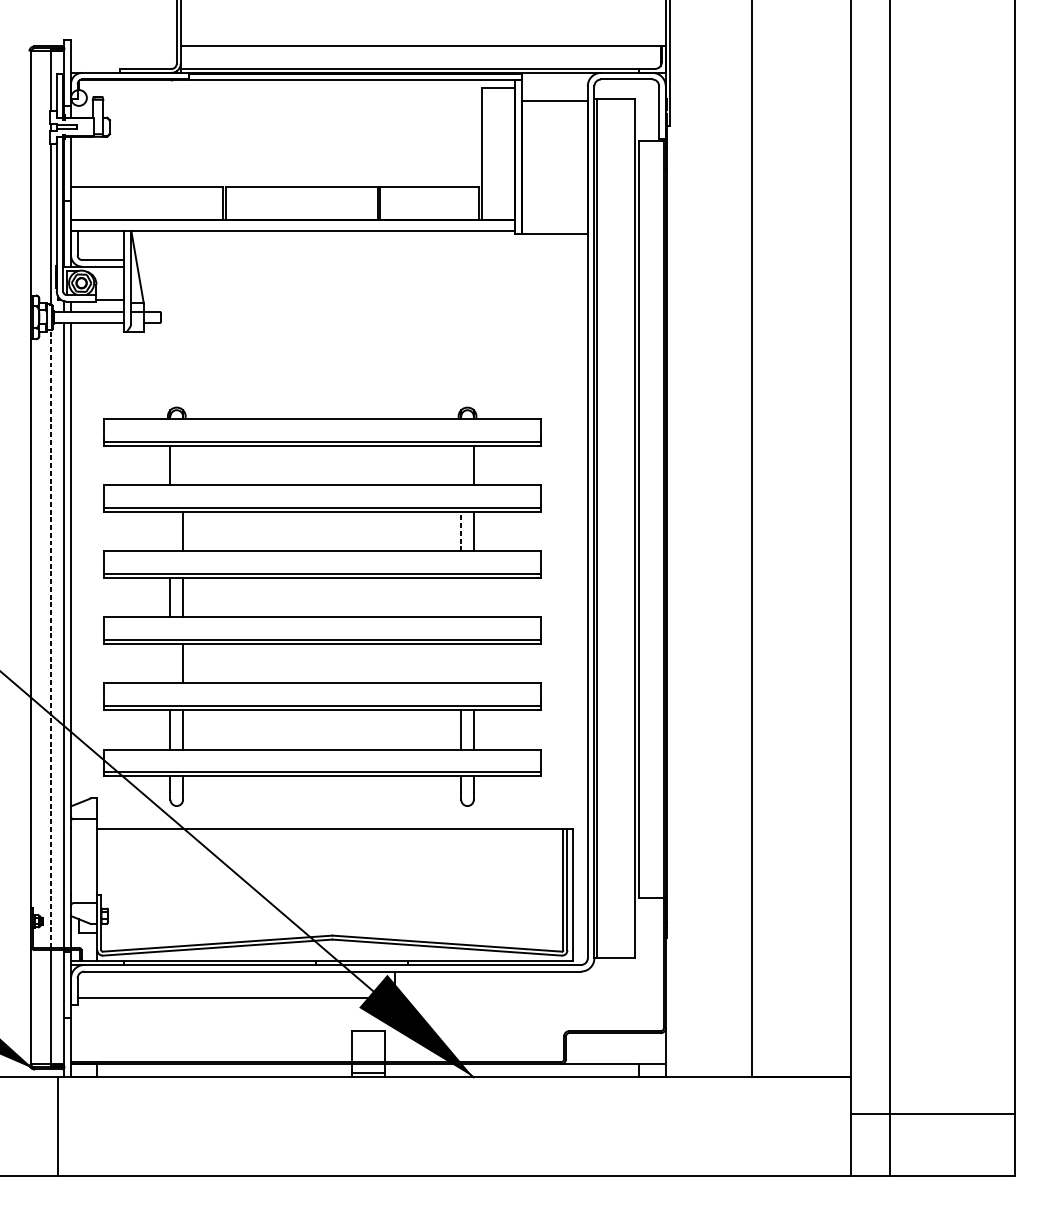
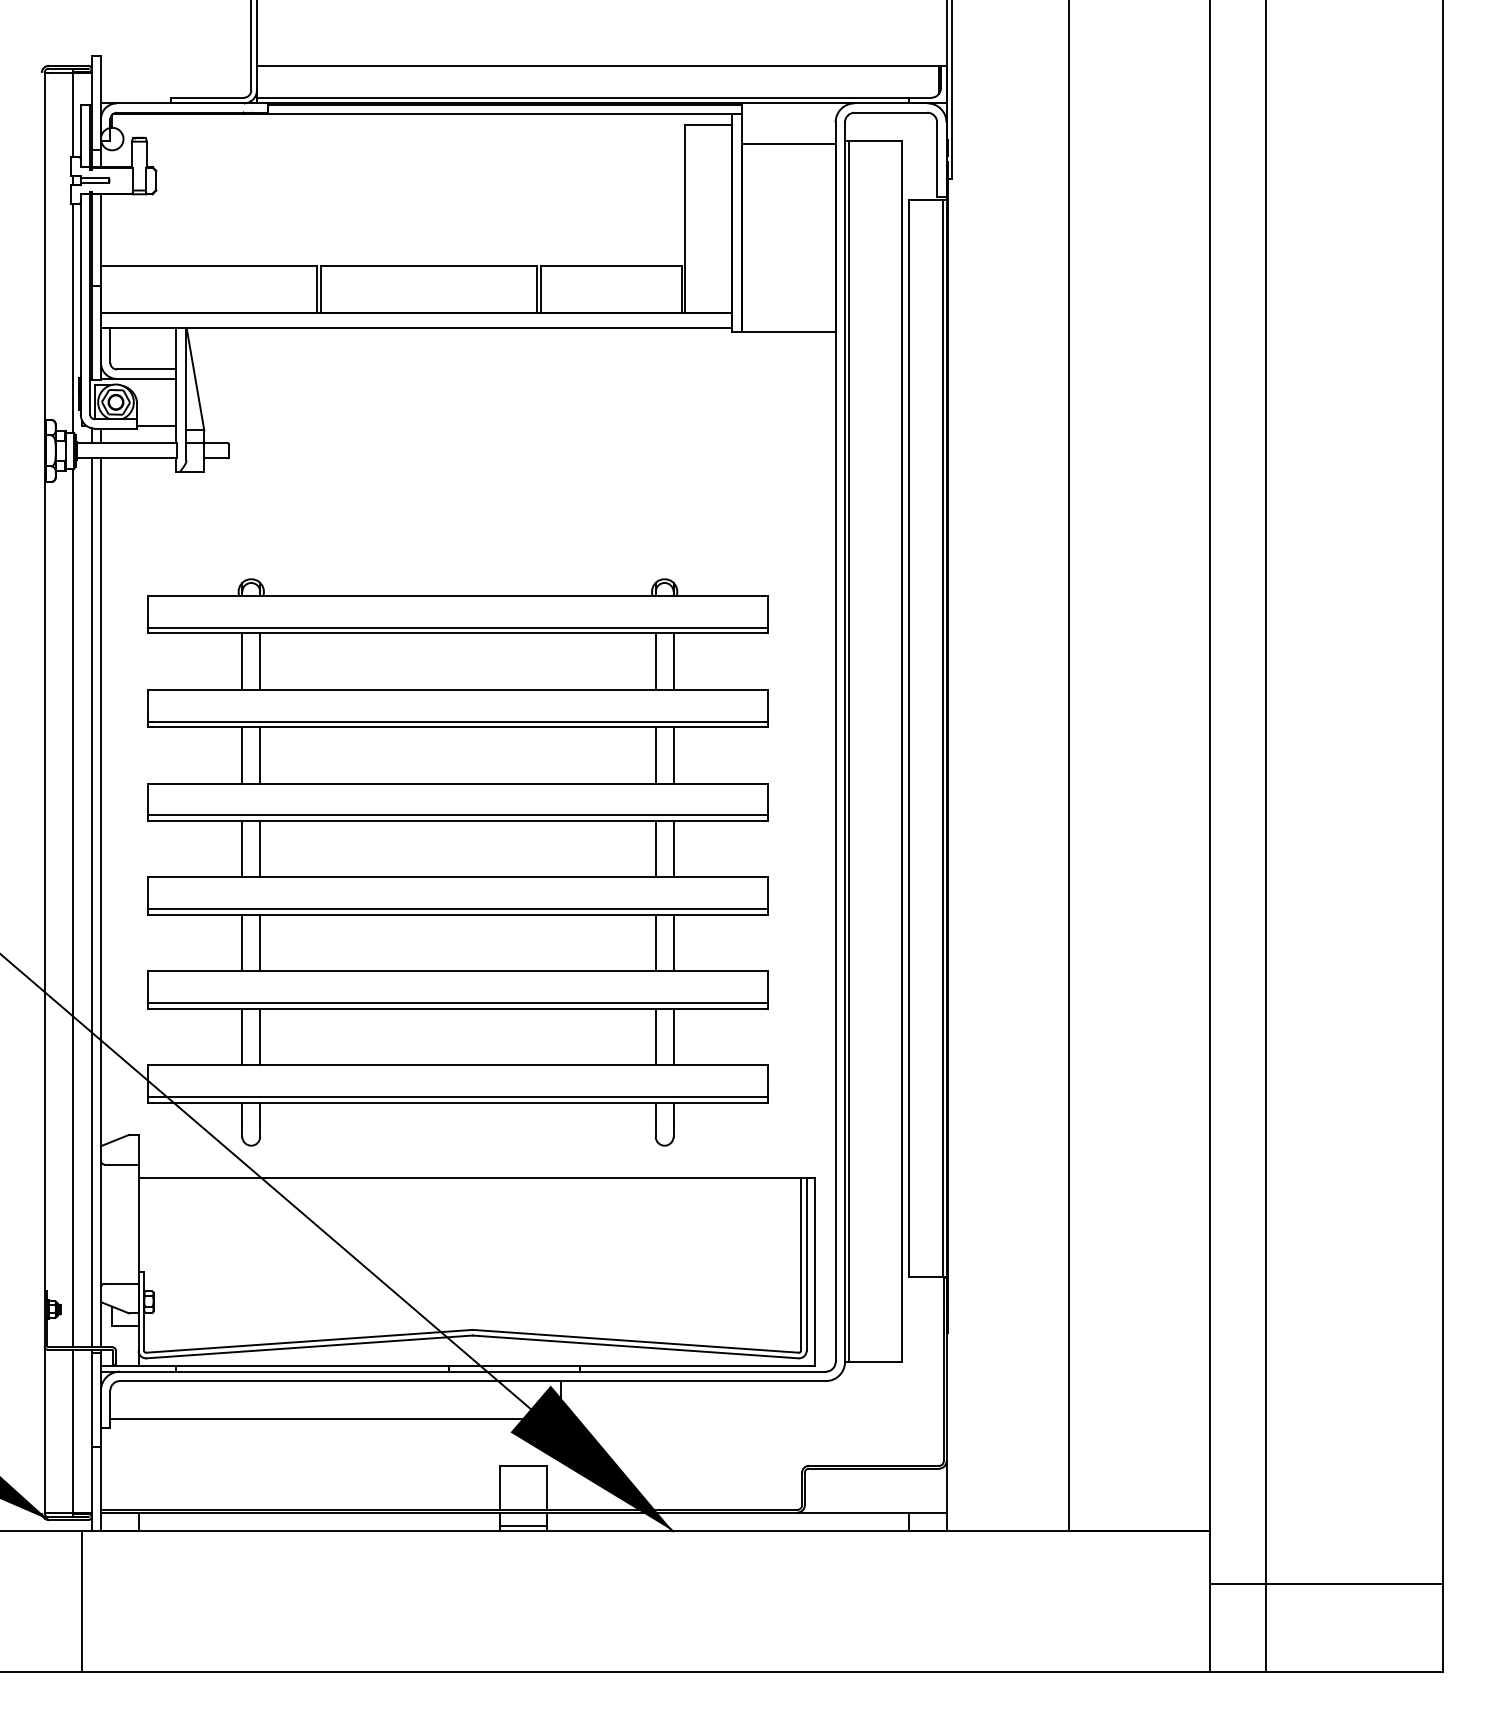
line: (183, 465) -> (260, 661), added
line: (461, 465) -> (655, 661), added
line: (461, 530) -> (655, 754), dashed -> solid
line: (170, 531) -> (242, 755), added
line: (461, 597) -> (655, 849), added
line: (473, 597) -> (673, 849), added
line: (51, 638) -> (72, 907), dashed -> solid
line: (170, 663) -> (242, 943), added
line: (461, 663) -> (655, 943), added
line: (473, 663) -> (673, 943), added

